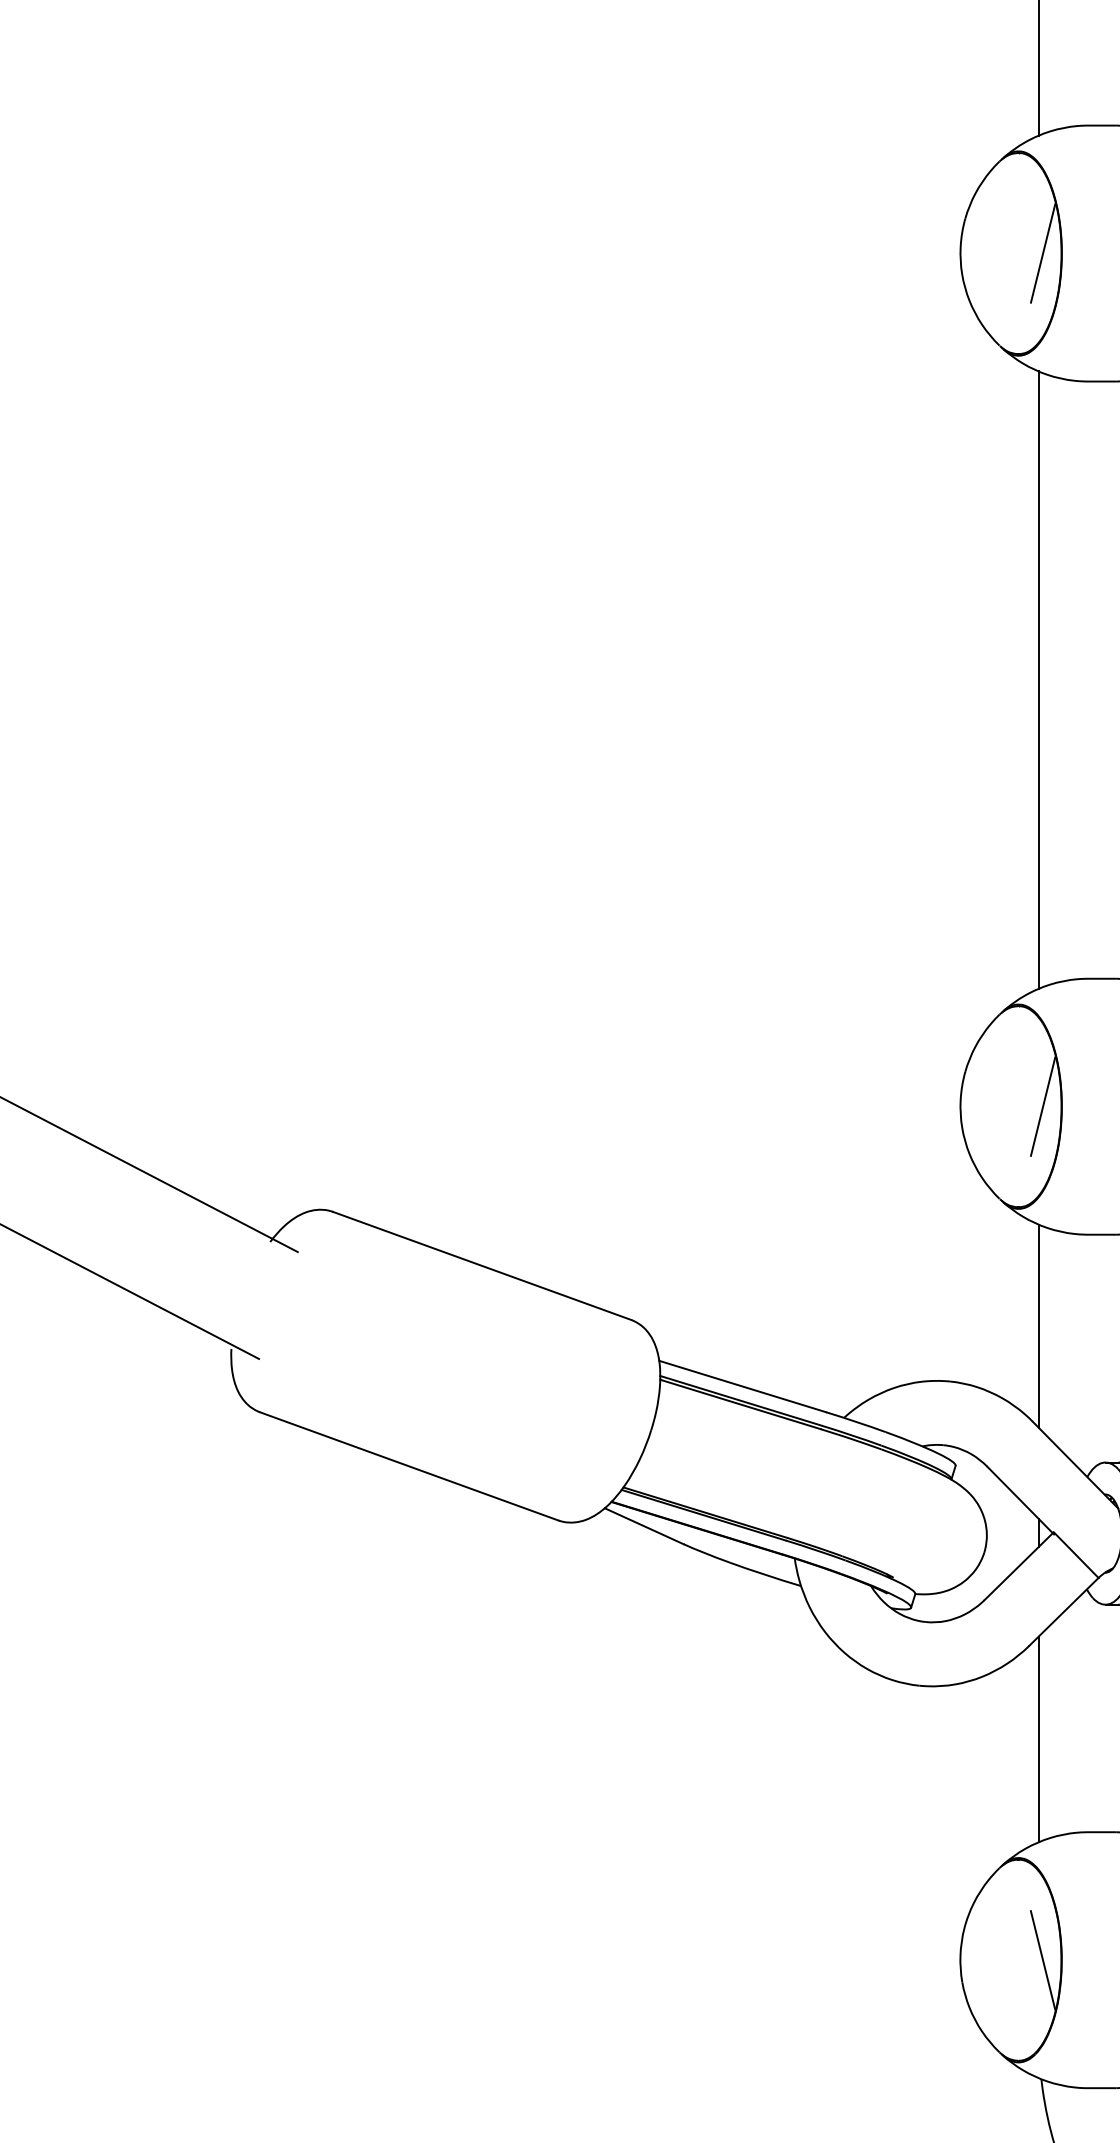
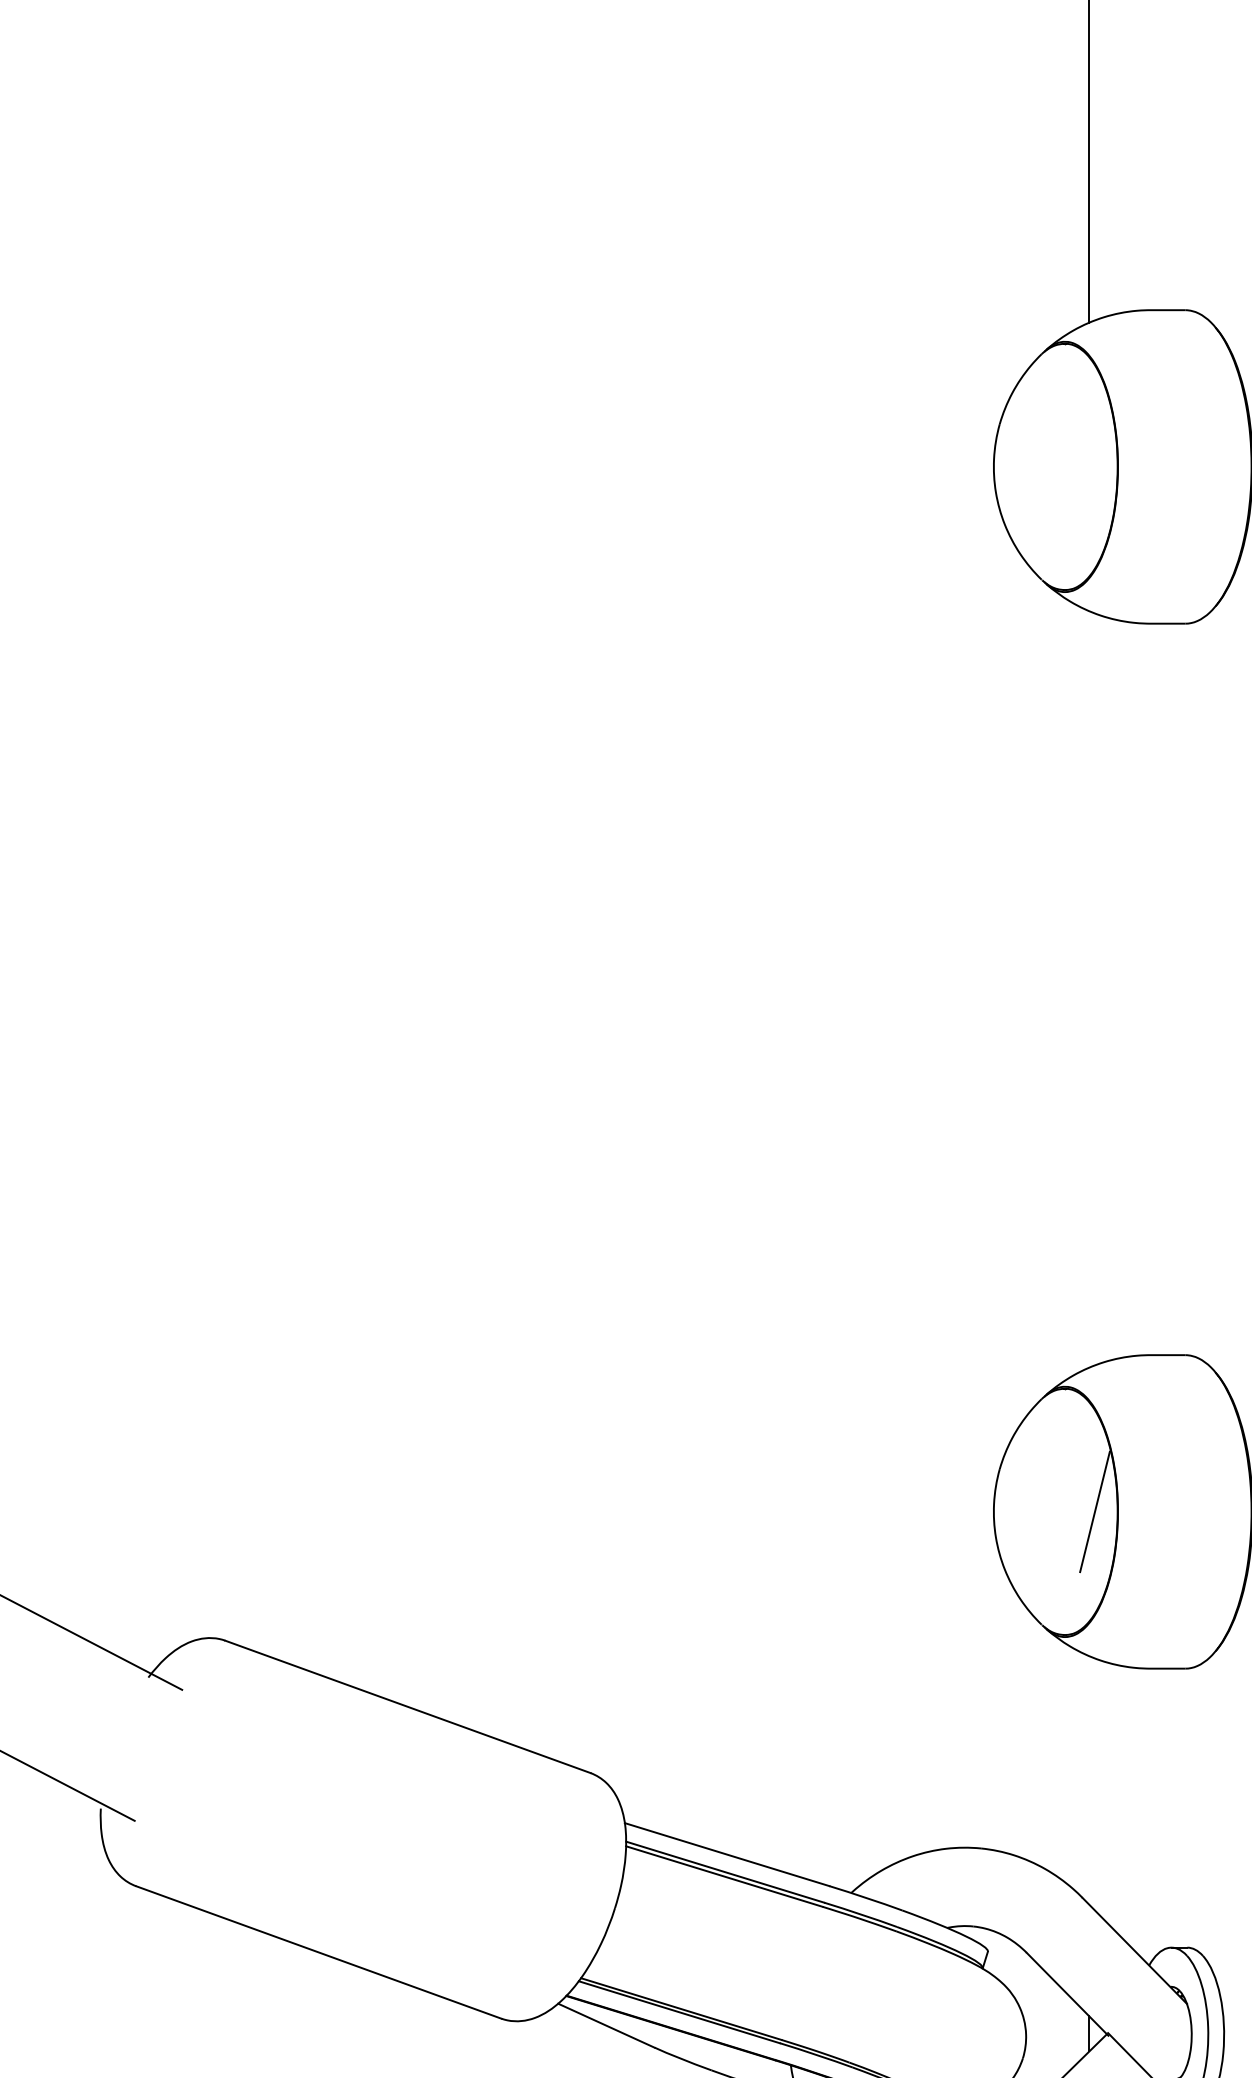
line: (1042, 253) -> (1094, 466), removed
line: (1038, 679) -> (1089, 988), removed
line: (1038, 1325) -> (1089, 1779), removed

